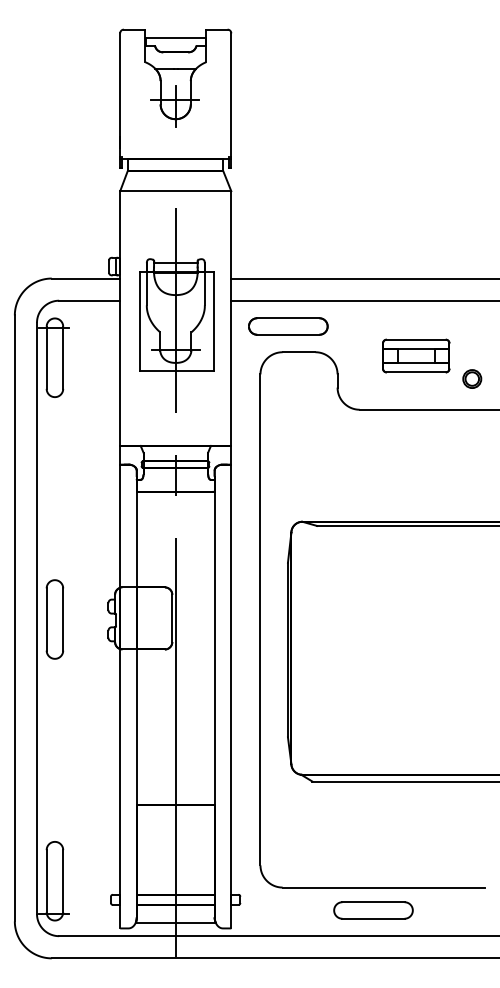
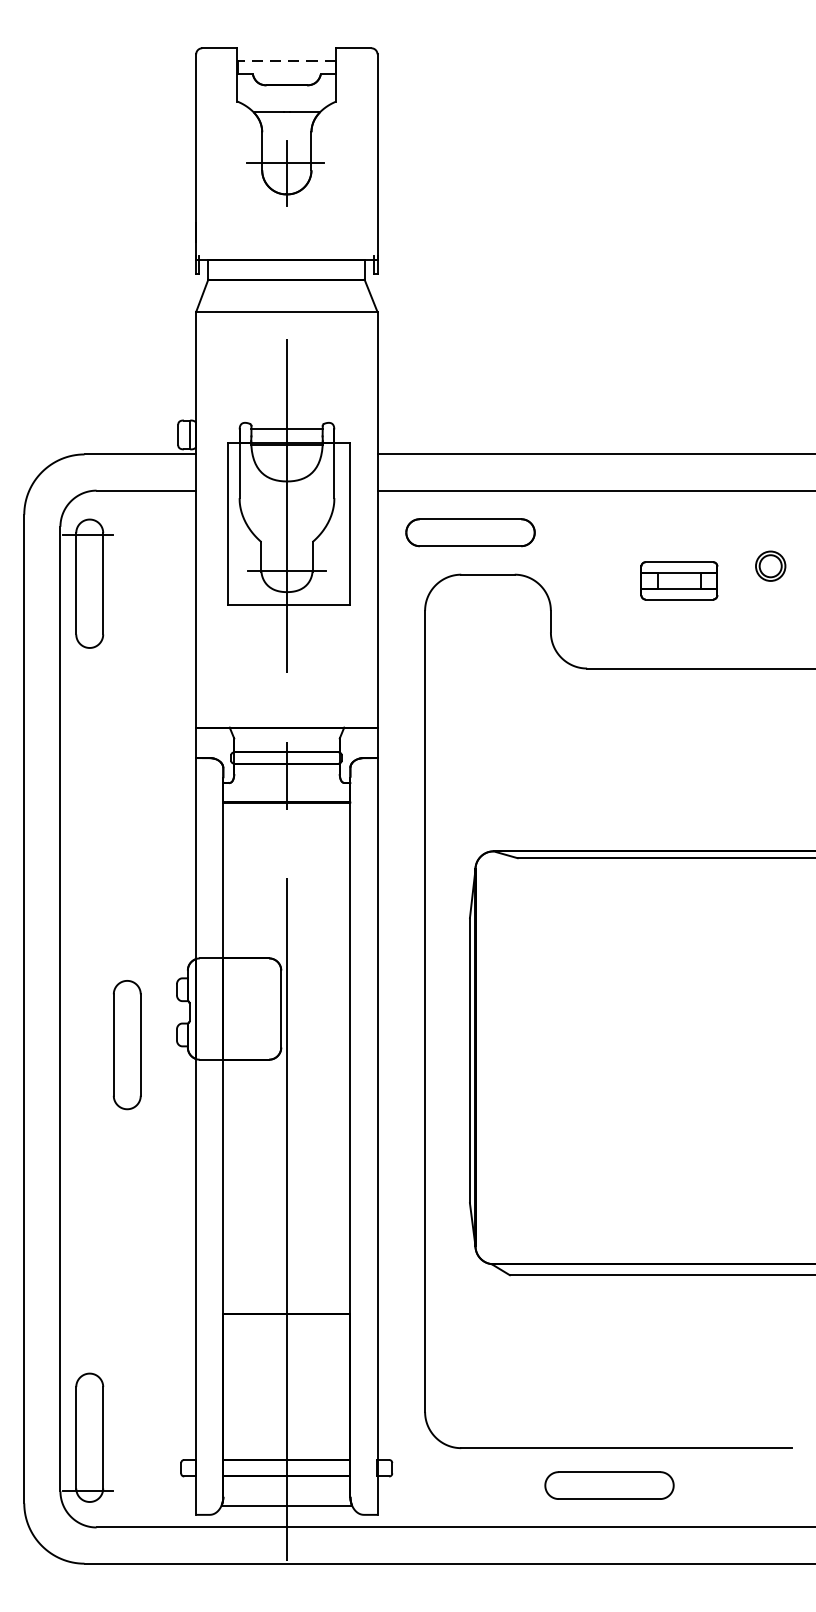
line: (175, 37) -> (286, 61), solid -> dashed
part: (416, 355) -> (679, 580), size x0.7
part: (472, 378) -> (771, 565), moved
part: (54, 619) -> (126, 1045), moved

